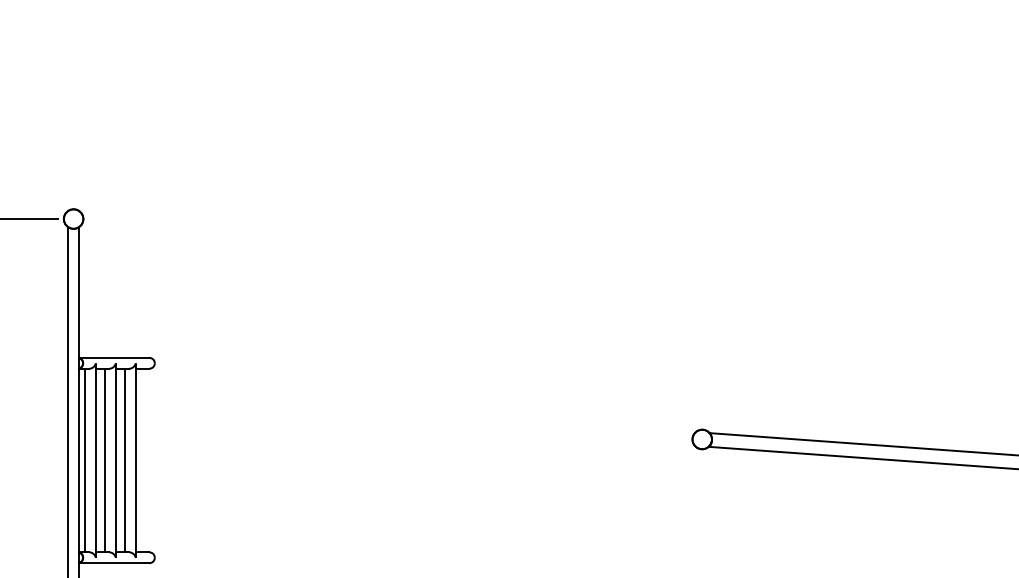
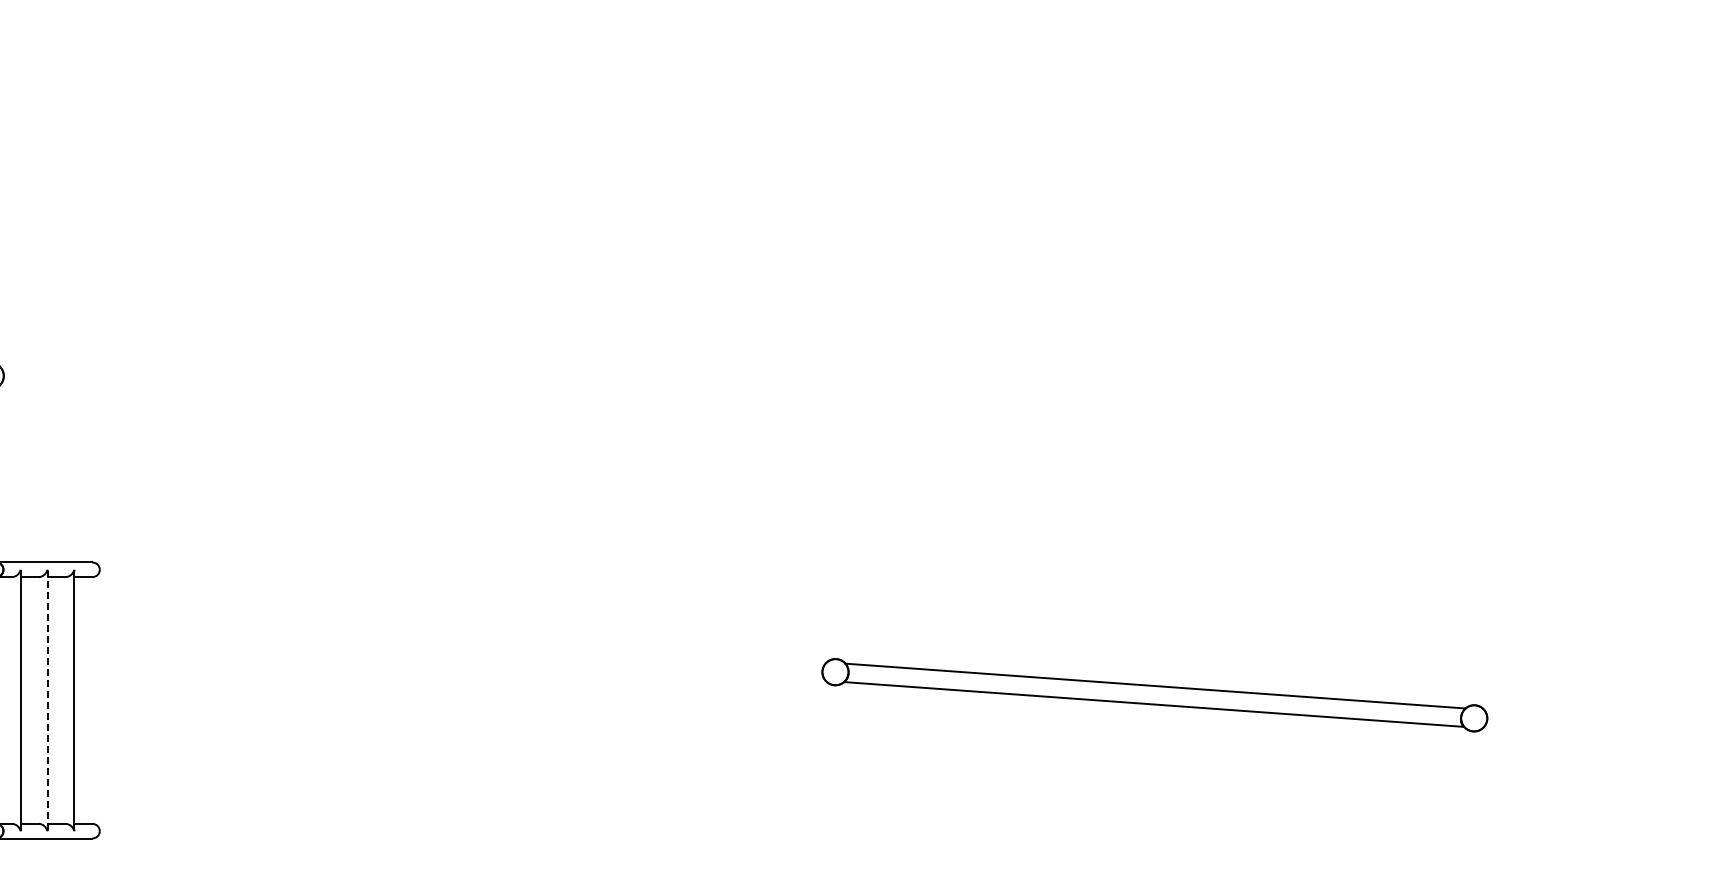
line: (85, 460) -> (6, 700), removed
line: (105, 460) -> (33, 700), removed
line: (115, 460) -> (47, 700), solid -> dashed
line: (124, 460) -> (59, 700), removed

